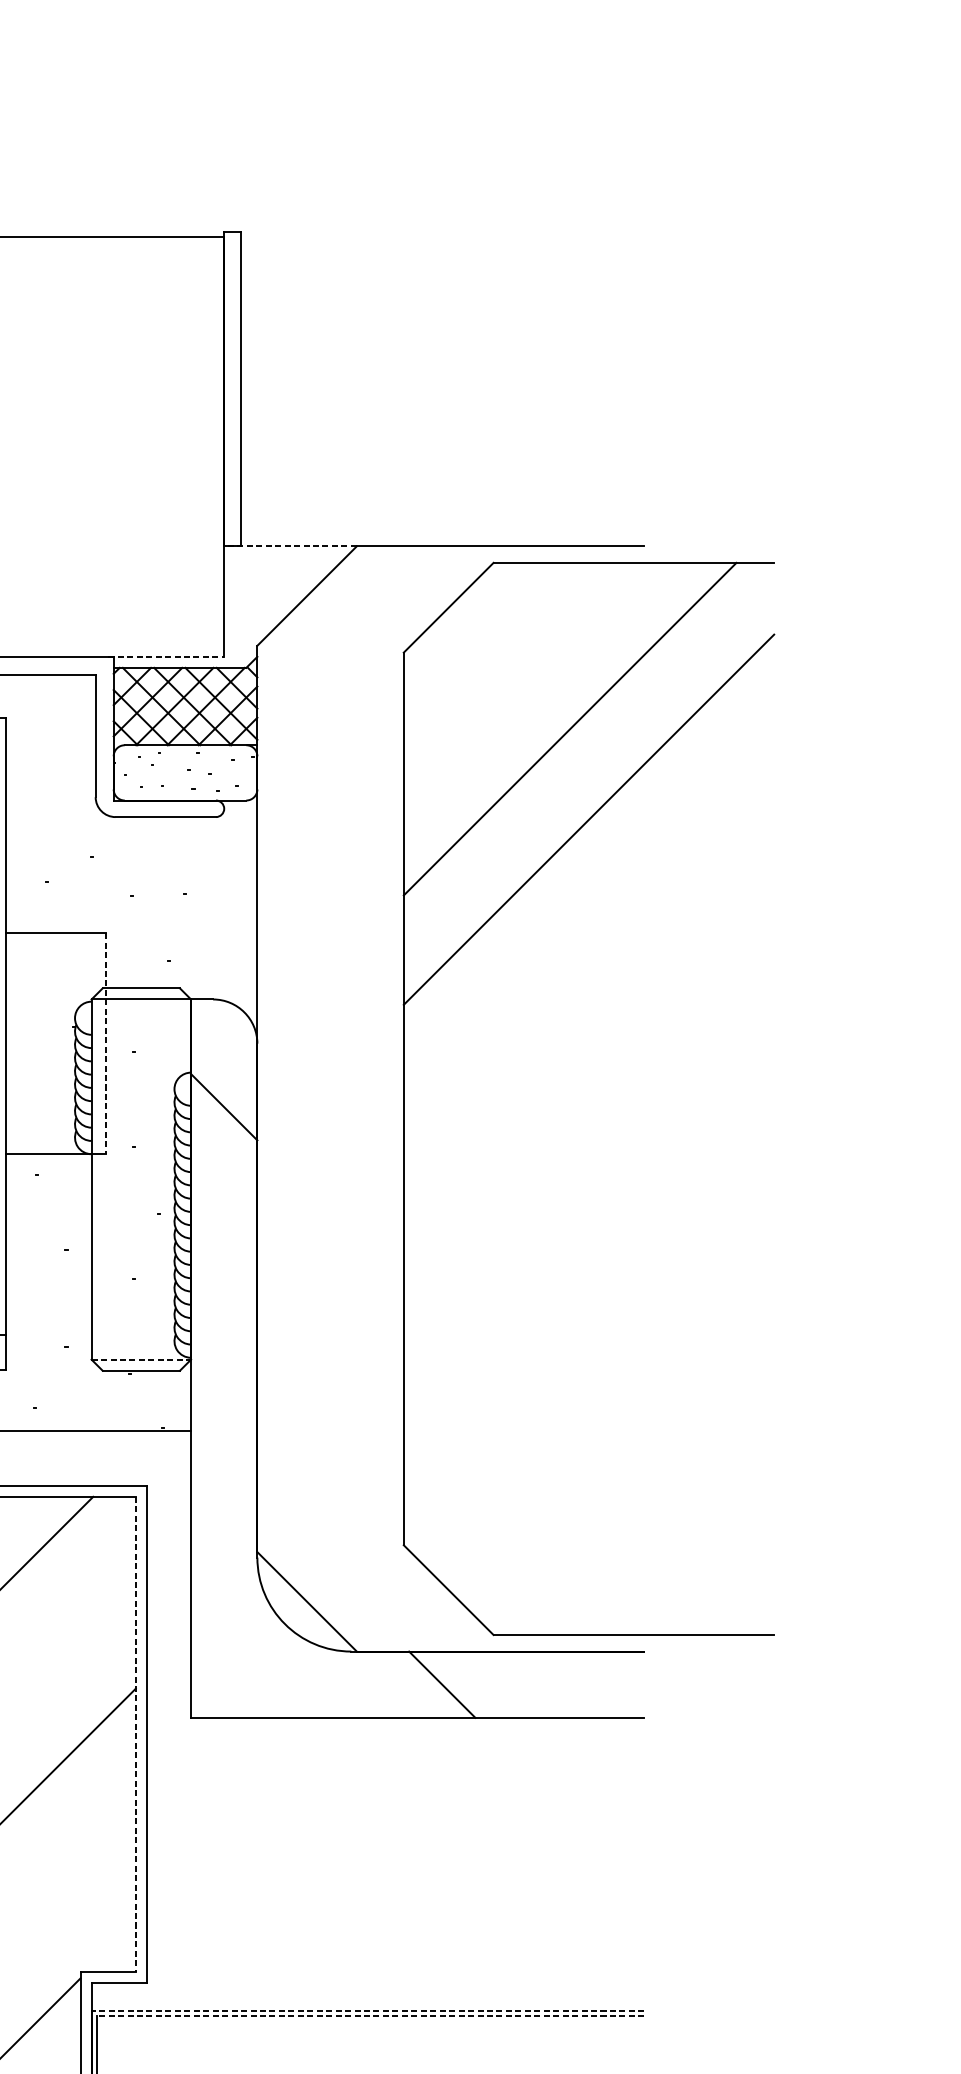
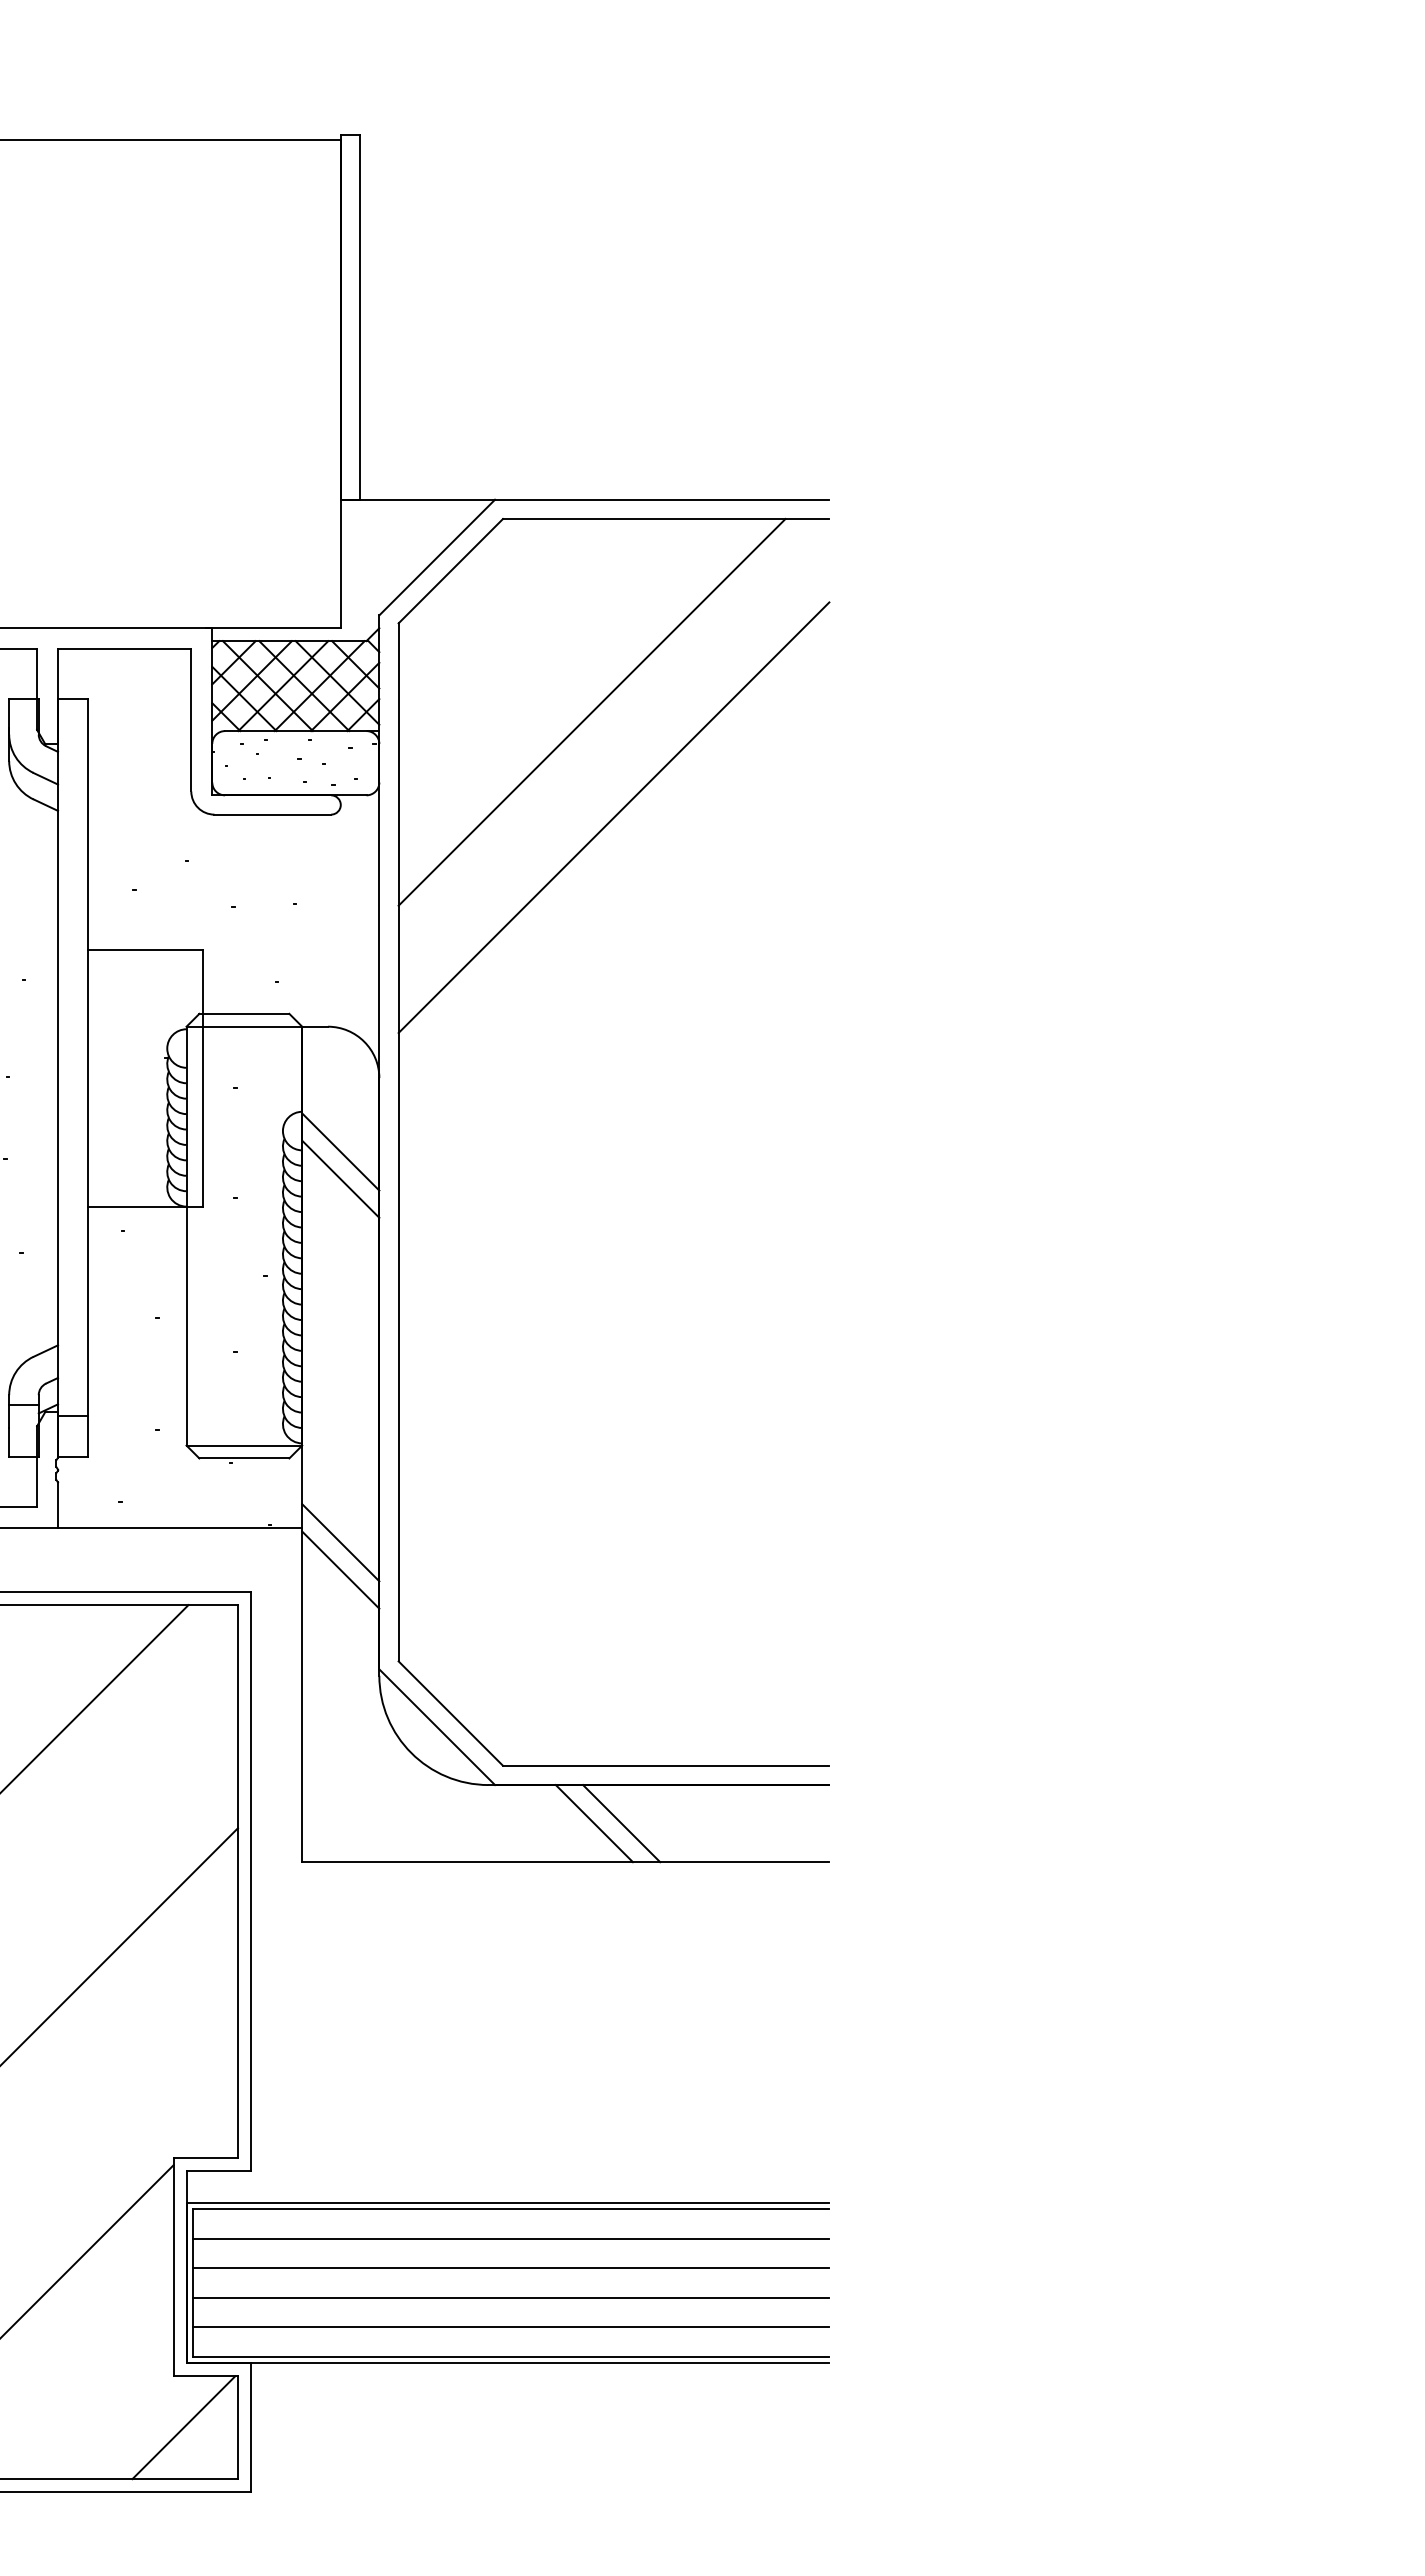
line: (290, 546) -> (417, 499), dashed -> solid
line: (166, 657) -> (273, 628), dashed -> solid
line: (106, 1044) -> (203, 1078), dashed -> solid
part: (404, 1098) -> (399, 1141), moved
line: (223, 1129) -> (340, 1178), added
line: (141, 1359) -> (244, 1445), dashed -> solid
line: (223, 1443) -> (340, 1542), added
line: (223, 1466) -> (340, 1569), added
line: (465, 1684) -> (621, 1823), added
line: (135, 1734) -> (237, 1881), dashed -> solid
line: (367, 2010) -> (507, 2202), dashed -> solid
line: (370, 2016) -> (510, 2209), dashed -> solid
line: (370, 2041) -> (510, 2238), added
line: (370, 2067) -> (510, 2268), added

